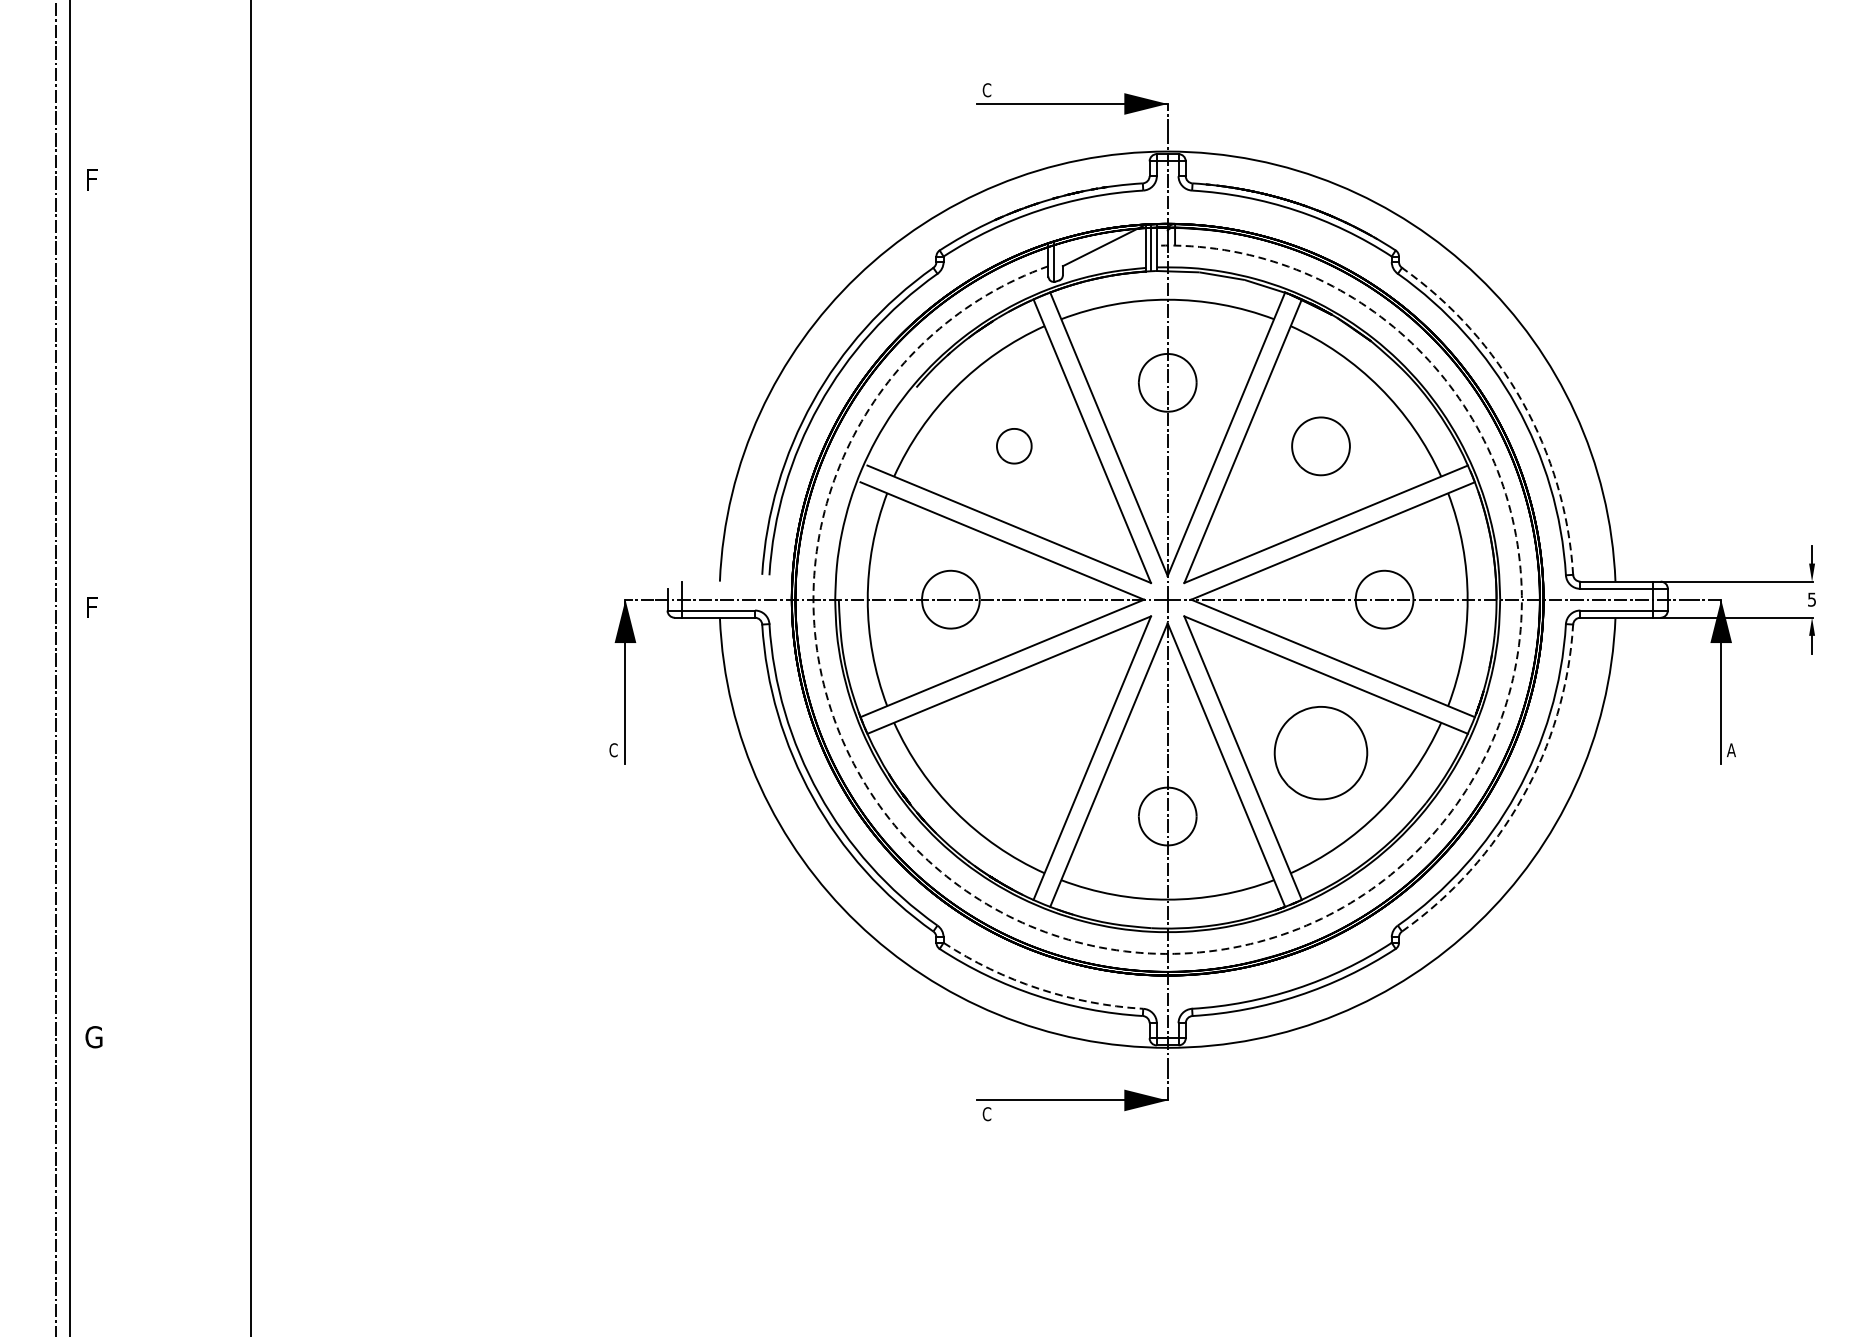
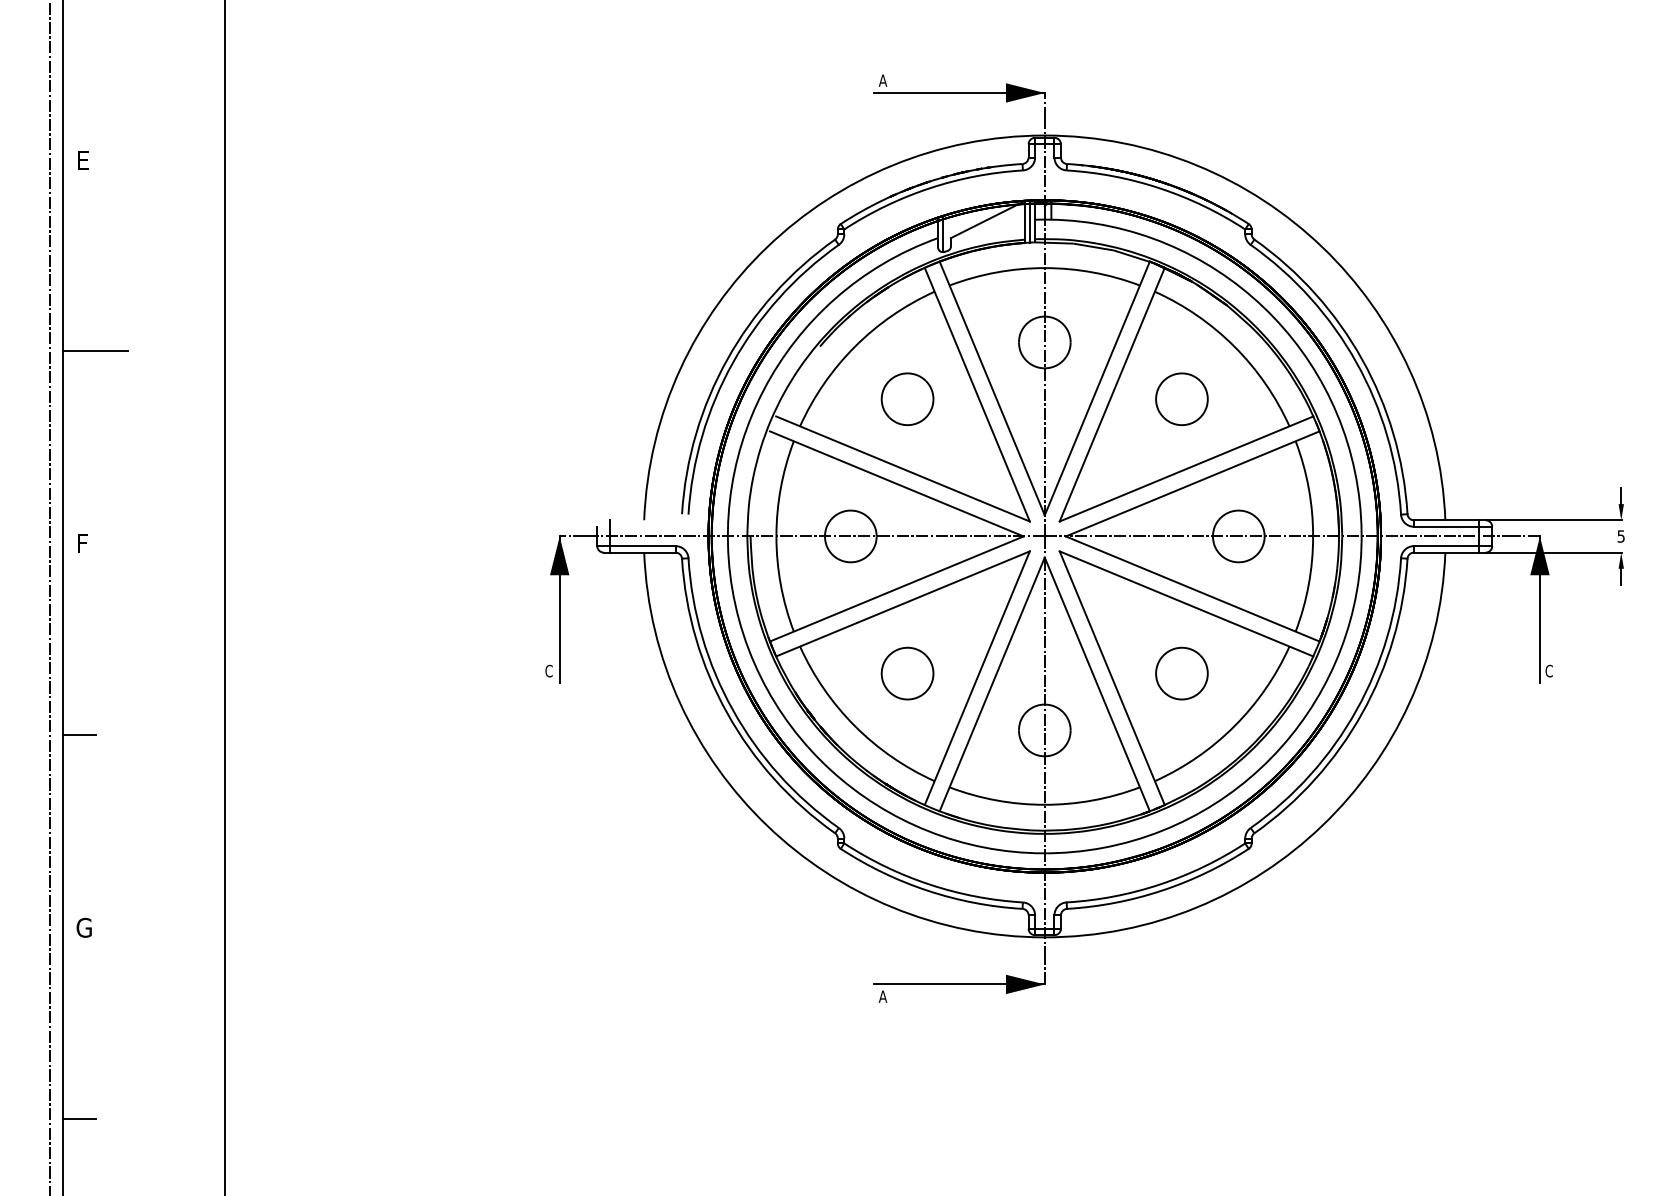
text: (986, 90) -> (882, 80), C -> A
text: (94, 179) -> (84, 160), F -> E
line: (106, 391) -> (95, 350), added
arc: (1522, 401) -> (1362, 359), dashed -> solid
part: (1014, 445) -> (907, 398), size x1.67
text: (1731, 749) -> (1549, 670), A -> C
part: (1014, 752) -> (907, 673), added
part: (1320, 752) -> (1181, 673), size x0.62
arc: (1522, 797) -> (1362, 713), dashed -> solid
line: (88, 822) -> (79, 735), added
arc: (1233, 947) -> (1103, 847), dashed -> solid
arc: (1038, 988) -> (929, 884), dashed -> solid
text: (986, 1113) -> (882, 996), C -> A
line: (88, 1251) -> (79, 1119), added

